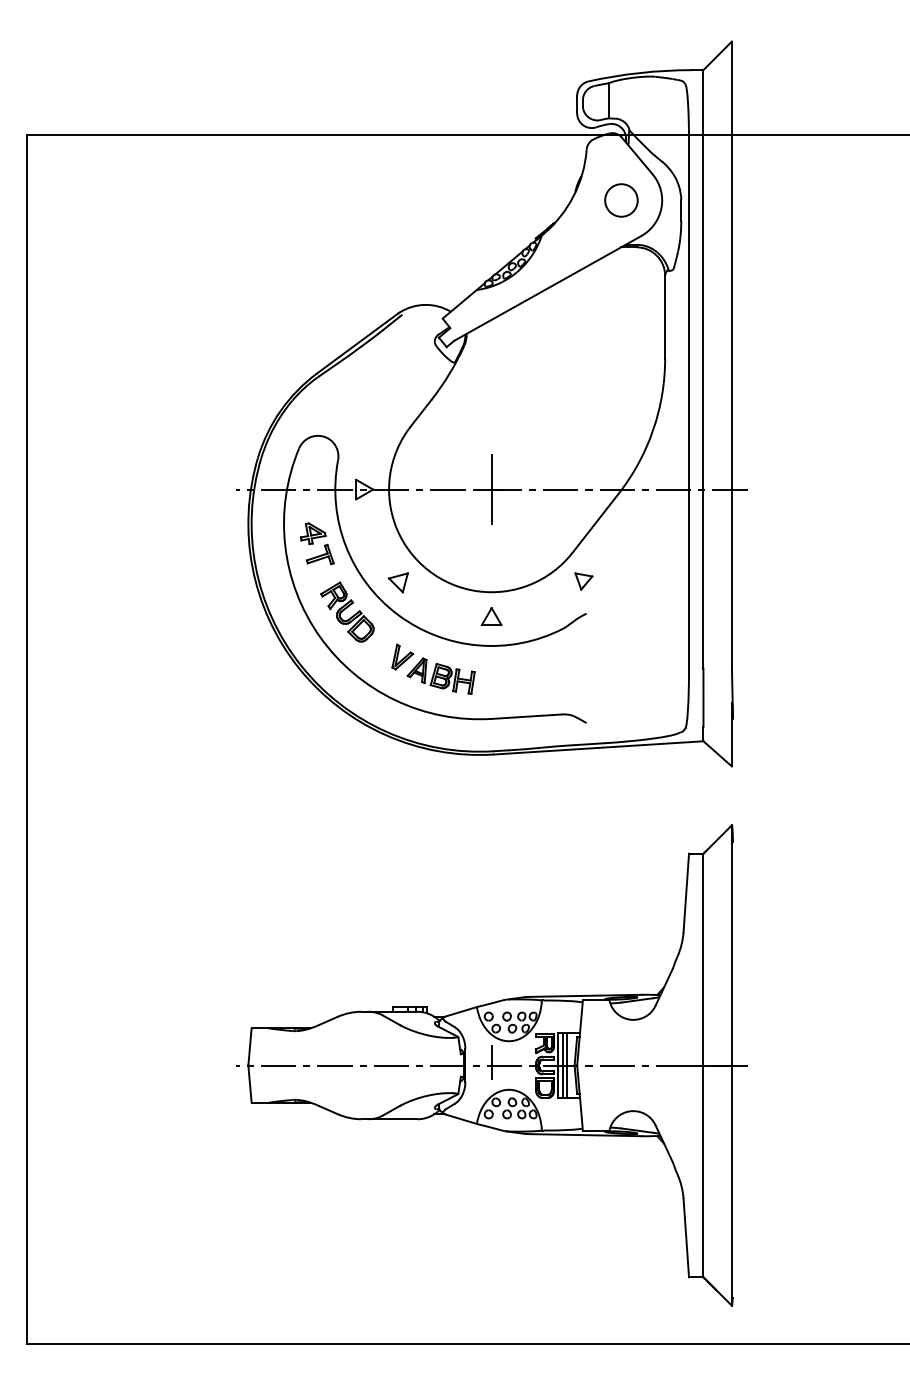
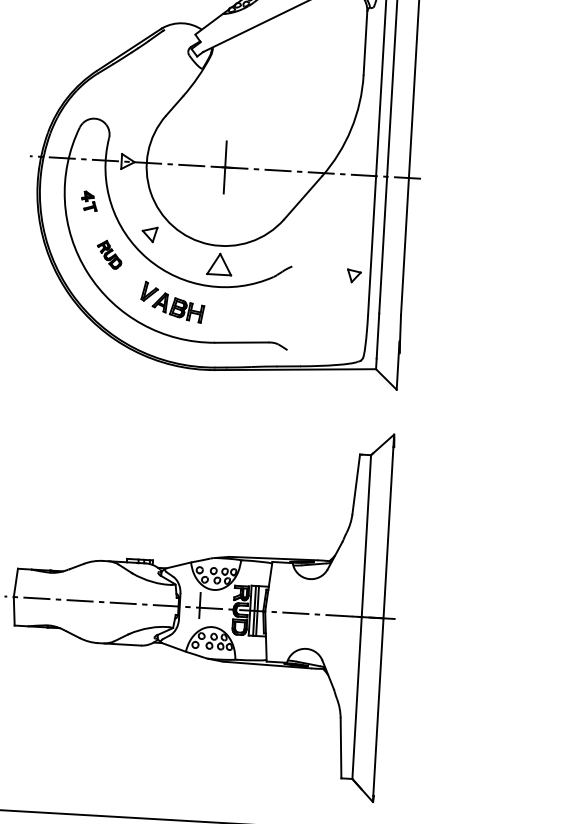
part: (317, 543) -> (89, 200), size x0.6
part: (583, 581) -> (353, 276), moved
part: (347, 611) -> (109, 254), size x0.6
part: (491, 616) -> (219, 264), size x1.6

